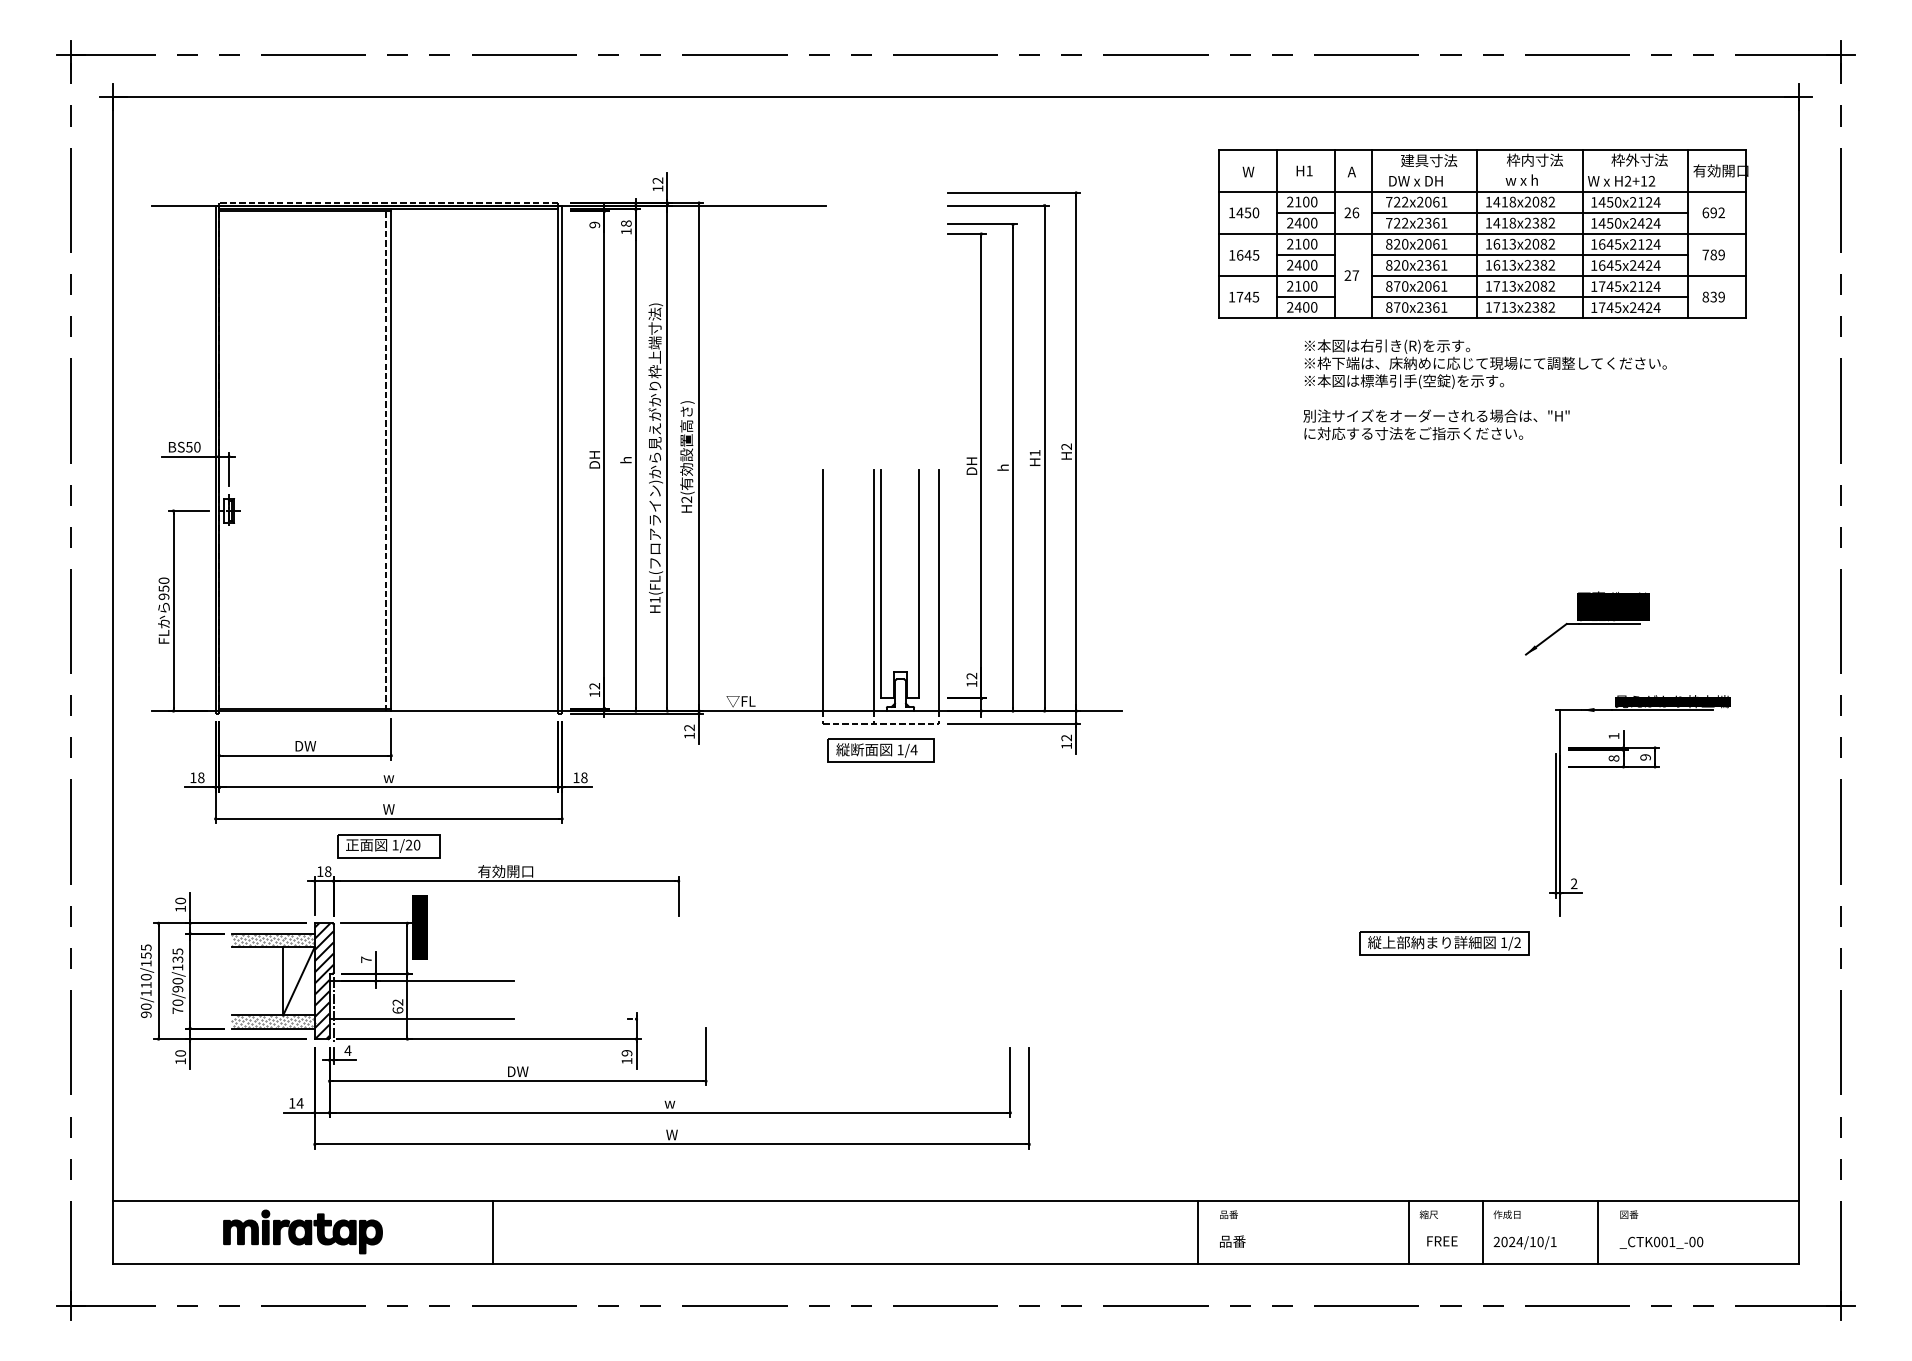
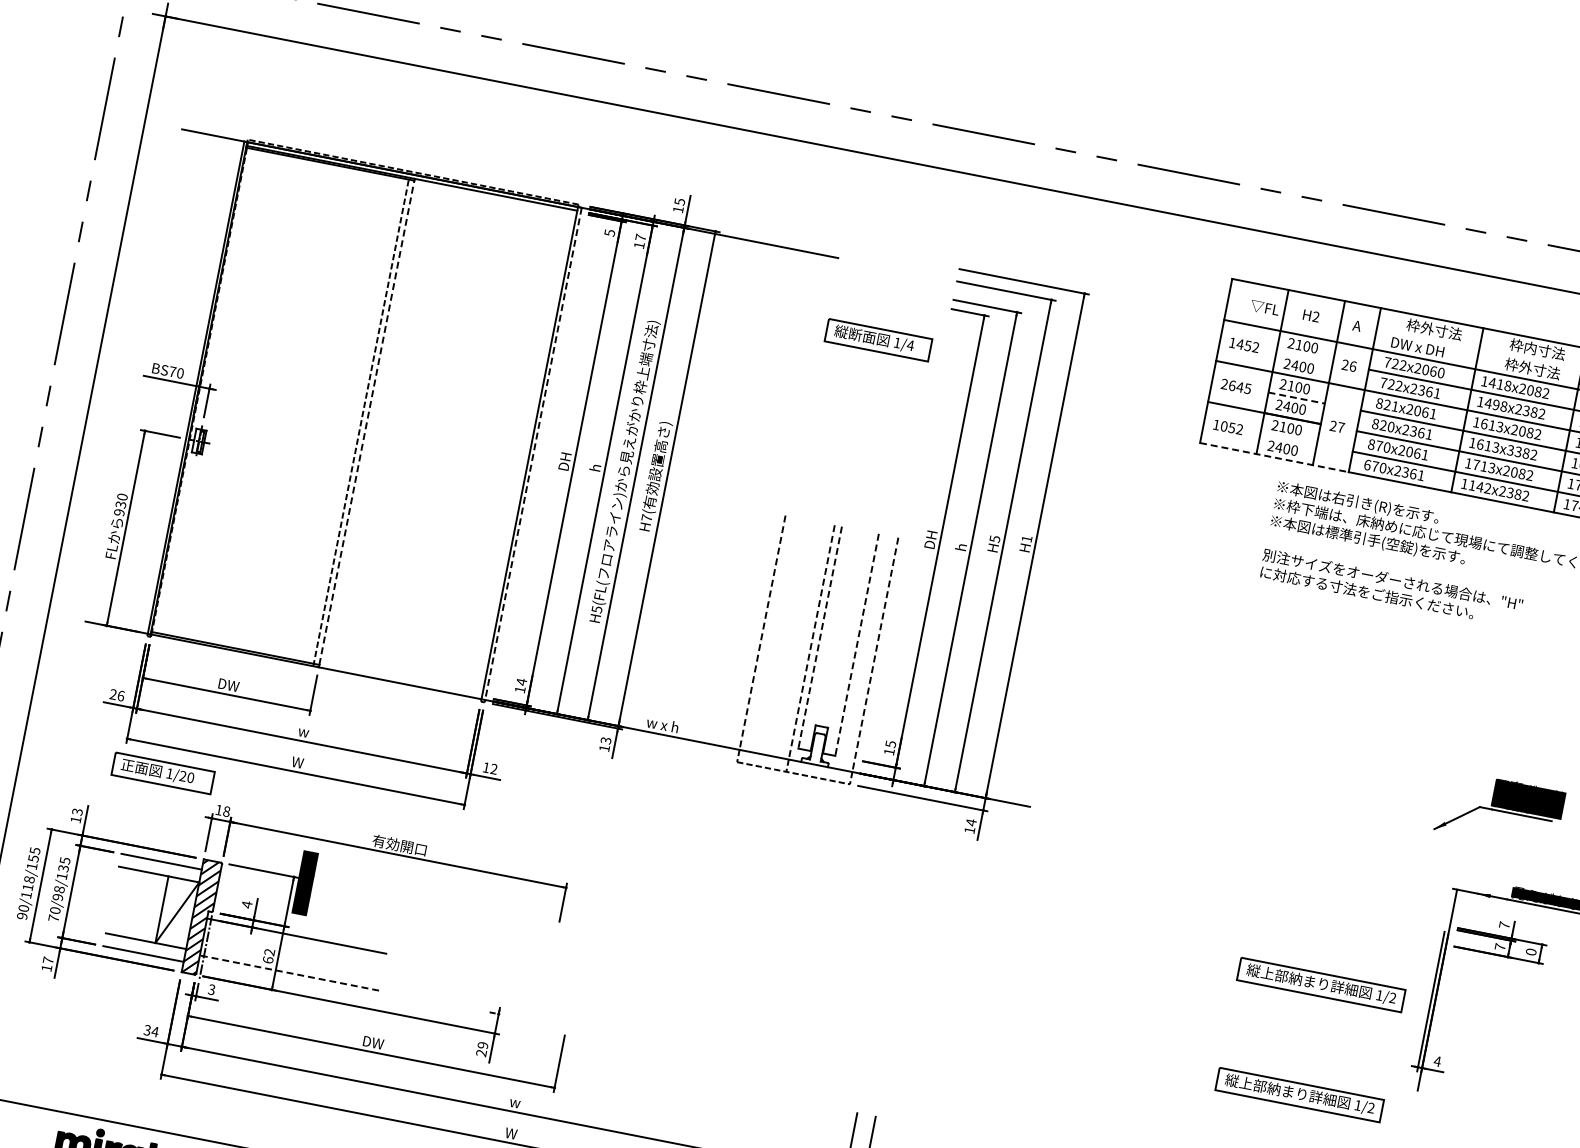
text: (1414, 160) -> (1420, 326), 建具寸法 -> 枠外寸法
text: (1309, 170) -> (1316, 316), H1 -> H2
text: (1256, 171) -> (1264, 307), W -> ▽FL
text: (1533, 179) -> (1532, 367), w x h -> 枠外寸法
text: (657, 180) -> (679, 201), 12 -> 15
text: (1444, 201) -> (1441, 372), 722x2061 -> 722x2060
text: (1255, 212) -> (1255, 346), 1450 -> 1452
line: (1306, 212) -> (1305, 356), removed
text: (1504, 222) -> (1496, 404), 1418x2382 -> 1498x2382
text: (626, 223) -> (640, 237), 18 -> 17
text: (594, 224) -> (609, 232), 9 -> 5
text: (1405, 244) -> (1395, 406), 820x2061 -> 821x2061
text: (1232, 255) -> (1224, 384), 1645 -> 2645
line: (1306, 255) -> (1296, 398), solid -> dashed
text: (1527, 265) -> (1510, 450), 1613x2382 -> 1613x3382
text: (1247, 296) -> (1231, 427), 1745 -> 1052
line: (1306, 297) -> (1288, 439), removed
text: (1389, 307) -> (1367, 465), 870x2361 -> 670x2361
text: (1504, 307) -> (1479, 487), 1713x2382 -> 1142x2382
line: (1296, 318) -> (1275, 458), solid -> dashed
text: (1066, 446) -> (1026, 538), H2 -> H1
text: (189, 447) -> (172, 372), BS50 -> BS70
text: (1034, 452) -> (994, 538), H1 -> H5
line: (562, 458) -> (533, 454), solid -> dashed
line: (391, 459) -> (367, 422), solid -> dashed
text: (686, 499) -> (646, 517), H2( -> H7(
line: (881, 584) -> (820, 637), solid -> dashed
line: (919, 584) -> (857, 645), solid -> dashed
text: (163, 588) -> (120, 504), 950 -> 930
line: (823, 591) -> (762, 633), solid -> dashed
line: (873, 591) -> (811, 643), solid -> dashed
line: (939, 591) -> (875, 655), solid -> dashed
text: (655, 599) -> (597, 609), H1(FL( -> H5(FL(
text: (971, 675) -> (890, 743), 12 -> 15
text: (594, 685) -> (521, 681), 12 -> 14
text: (742, 701) -> (662, 725), ▽FL -> w x h
text: (689, 727) -> (606, 740), 12 -> 13
text: (1613, 736) -> (1503, 925), 1 -> 7
text: (1066, 737) -> (971, 822), 12 -> 14
part: (880, 750) -> (877, 339), moved
text: (1645, 757) -> (1531, 952), 9 -> 0
text: (1613, 758) -> (1499, 946), 8 -> 7
text: (197, 777) -> (117, 695), 18 -> 26
text: (584, 777) -> (494, 768), 18 -> 12
part: (1444, 830) -> (1321, 984), added
part: (388, 846) -> (162, 773), moved
text: (1573, 883) -> (1436, 1061), 2 -> 4
text: (180, 900) -> (77, 811), 10 -> 13
hatch: (273, 939) -> (160, 867), removed
text: (366, 959) -> (247, 904), 7 -> 4
text: (146, 977) -> (29, 879), 90/110/155 -> 90/118/155
text: (177, 981) -> (59, 889), 70/90/135 -> 70/98/135
line: (421, 1019) -> (289, 973), solid -> dashed
hatch: (273, 1021) -> (144, 947), removed
text: (347, 1050) -> (211, 989), 4 -> 3
text: (180, 1053) -> (48, 960), 10 -> 17
text: (626, 1061) -> (480, 1053), 19 -> 29
text: (291, 1103) -> (146, 1030), 14 -> 34

